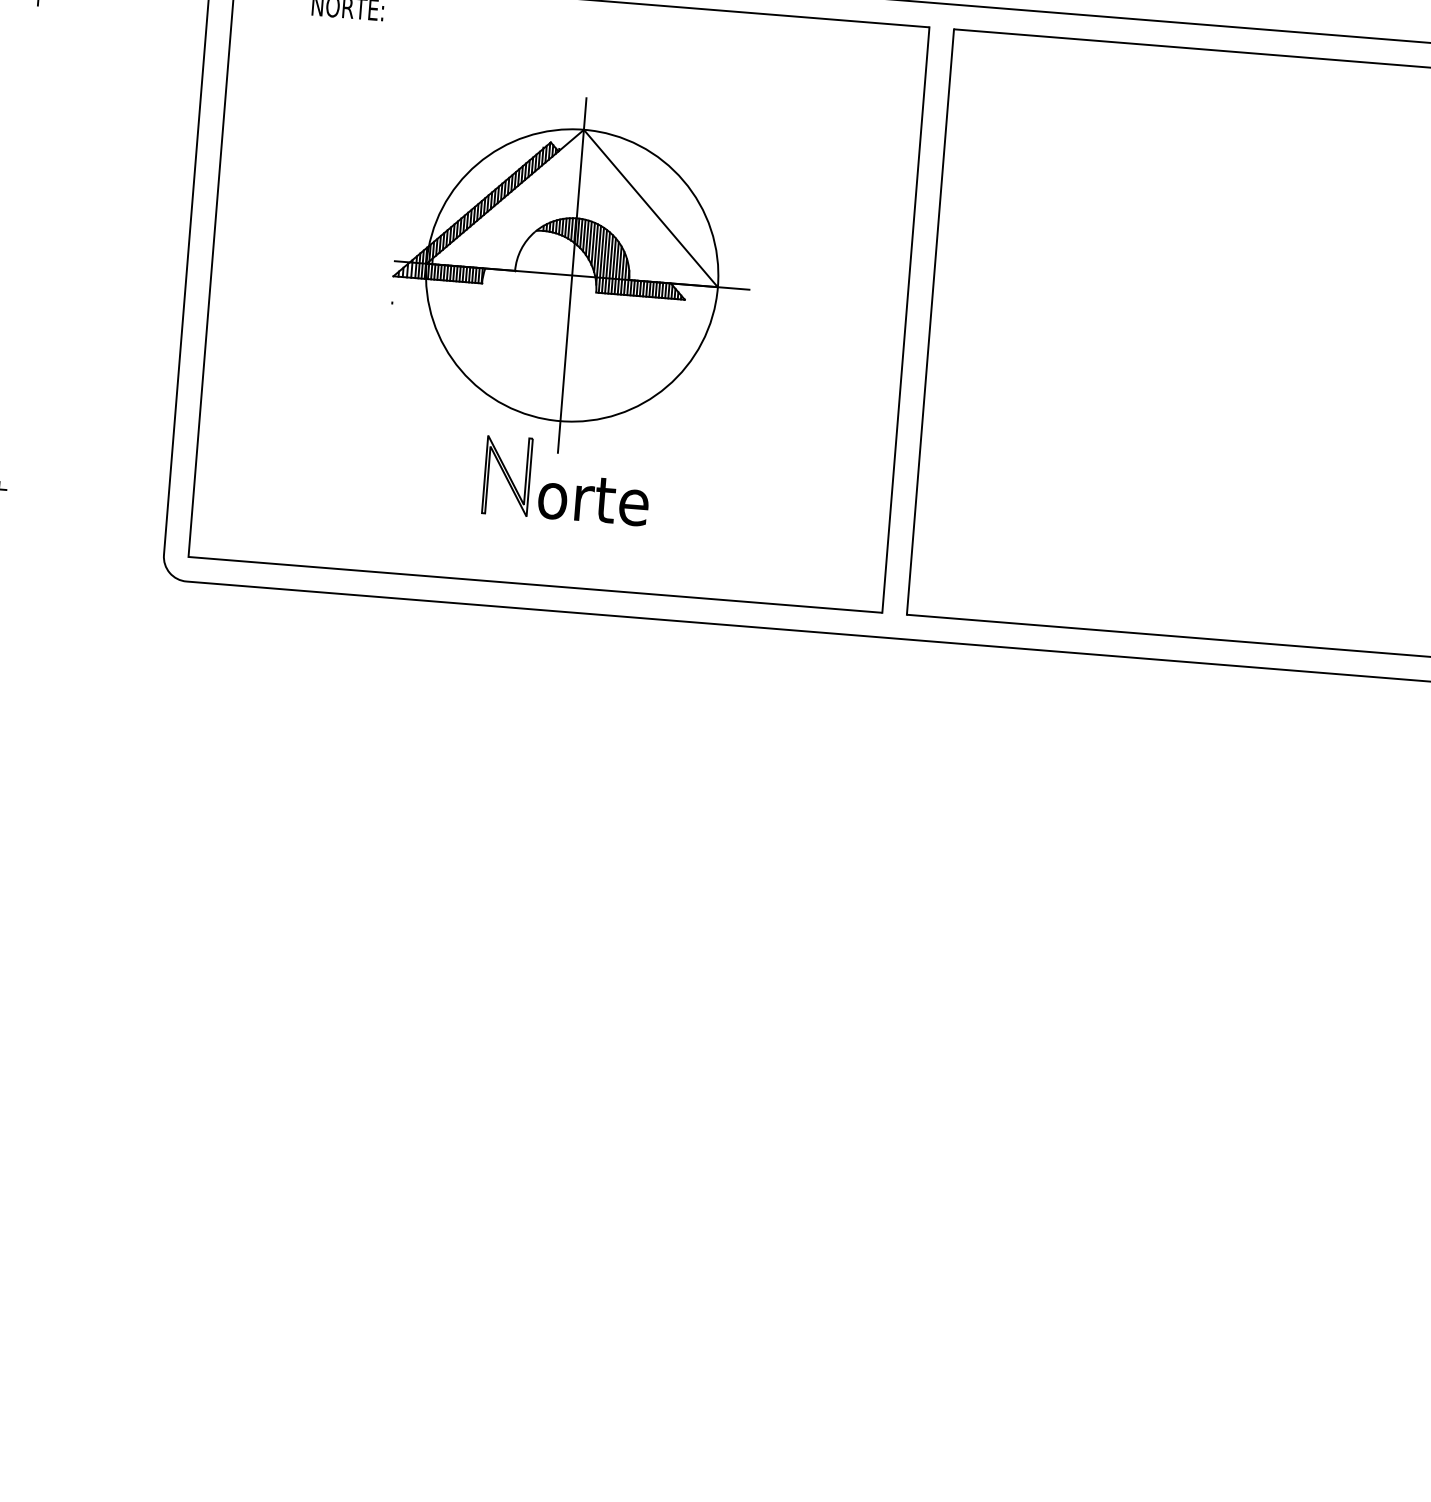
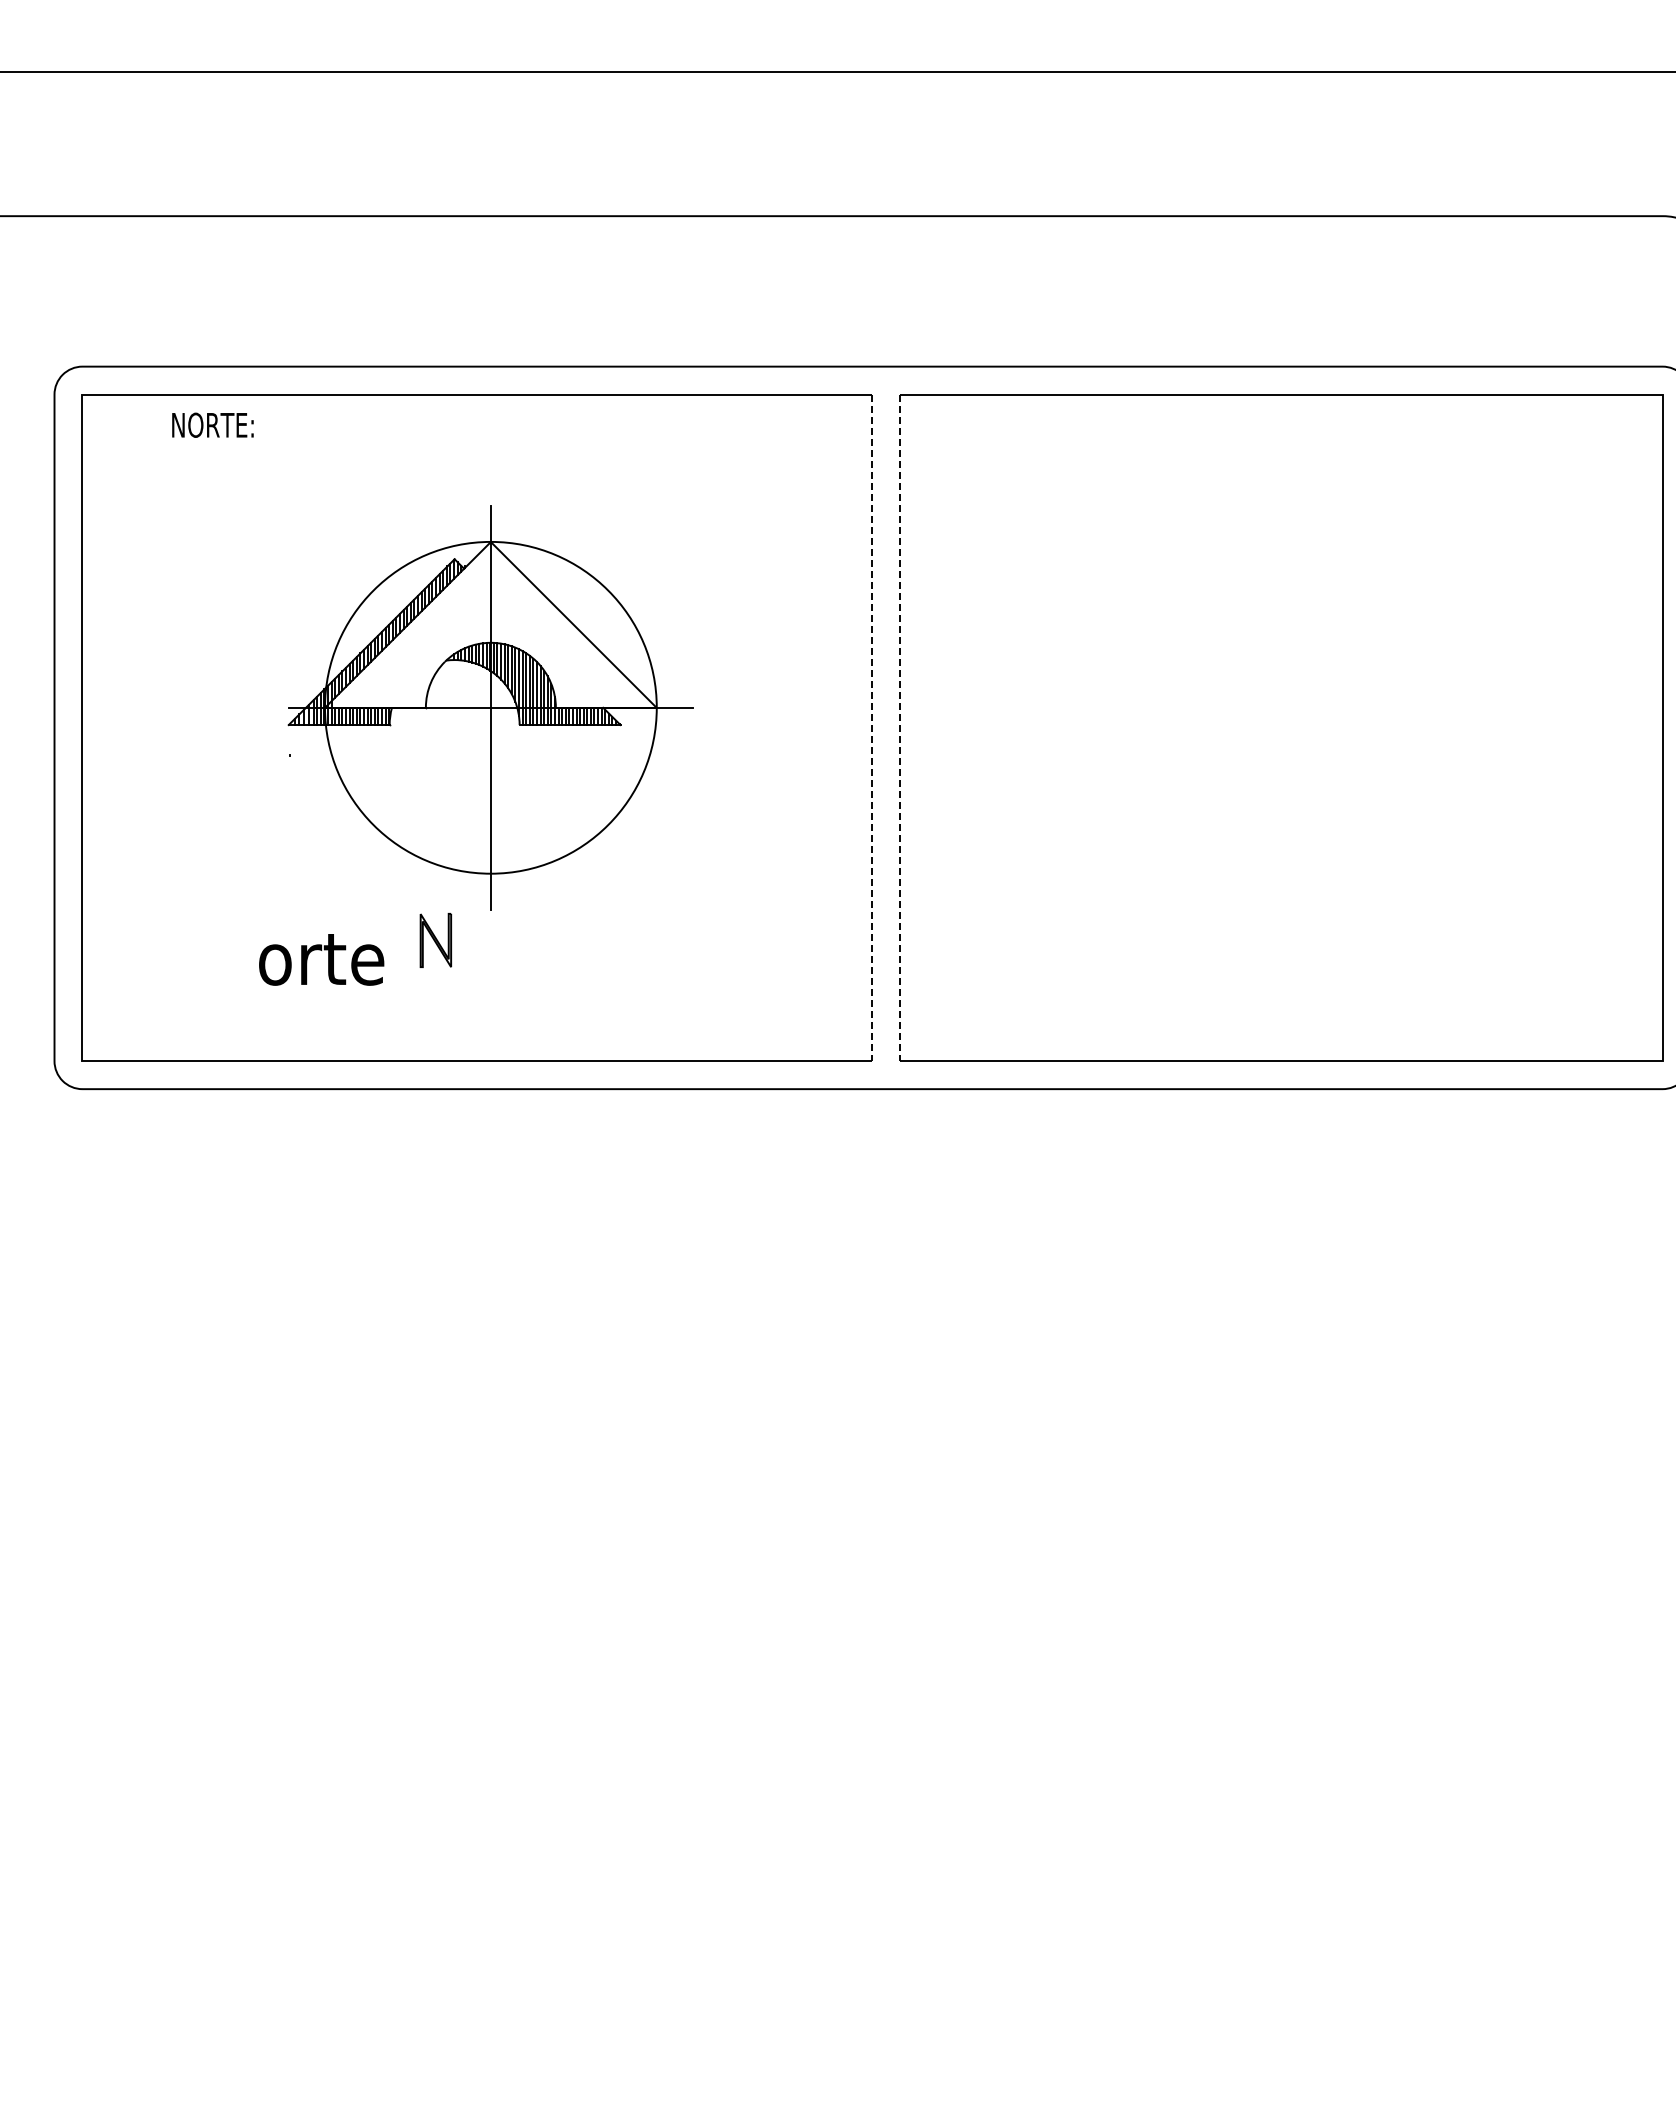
line: (905, 320) -> (872, 728), solid -> dashed
line: (930, 322) -> (900, 728), solid -> dashed
part: (507, 475) -> (435, 940), size x0.6
text: (593, 499) -> (321, 959), moved

